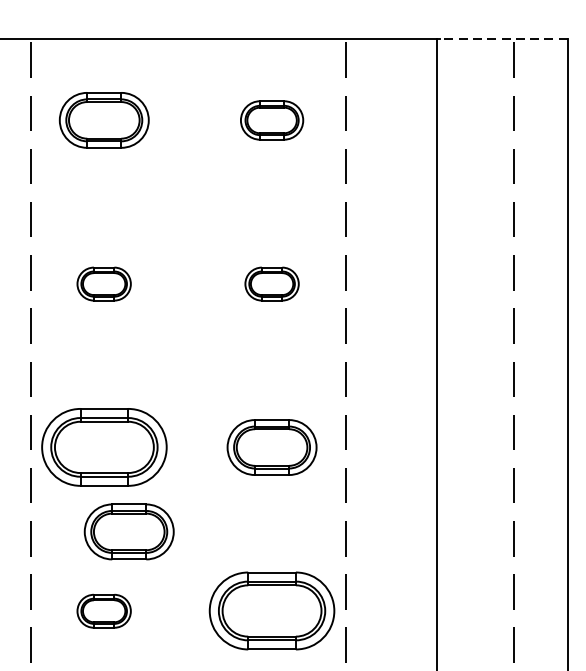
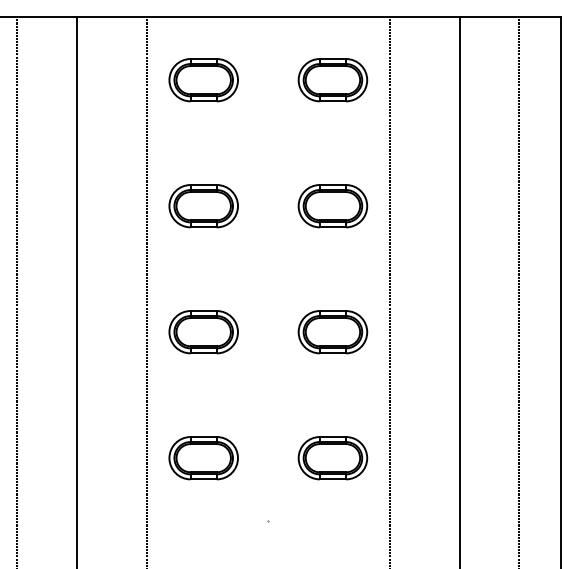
line: (503, 38) -> (511, 17), dashed -> solid
part: (271, 120) -> (332, 80), size x1.43
part: (104, 284) -> (203, 206), size x1.67
part: (271, 284) -> (332, 206), size x1.67
part: (104, 447) -> (203, 332), size x0.71
part: (128, 532) -> (222, 397), removed
part: (104, 611) -> (203, 458), size x1.67
part: (271, 611) -> (332, 458), size x0.71

